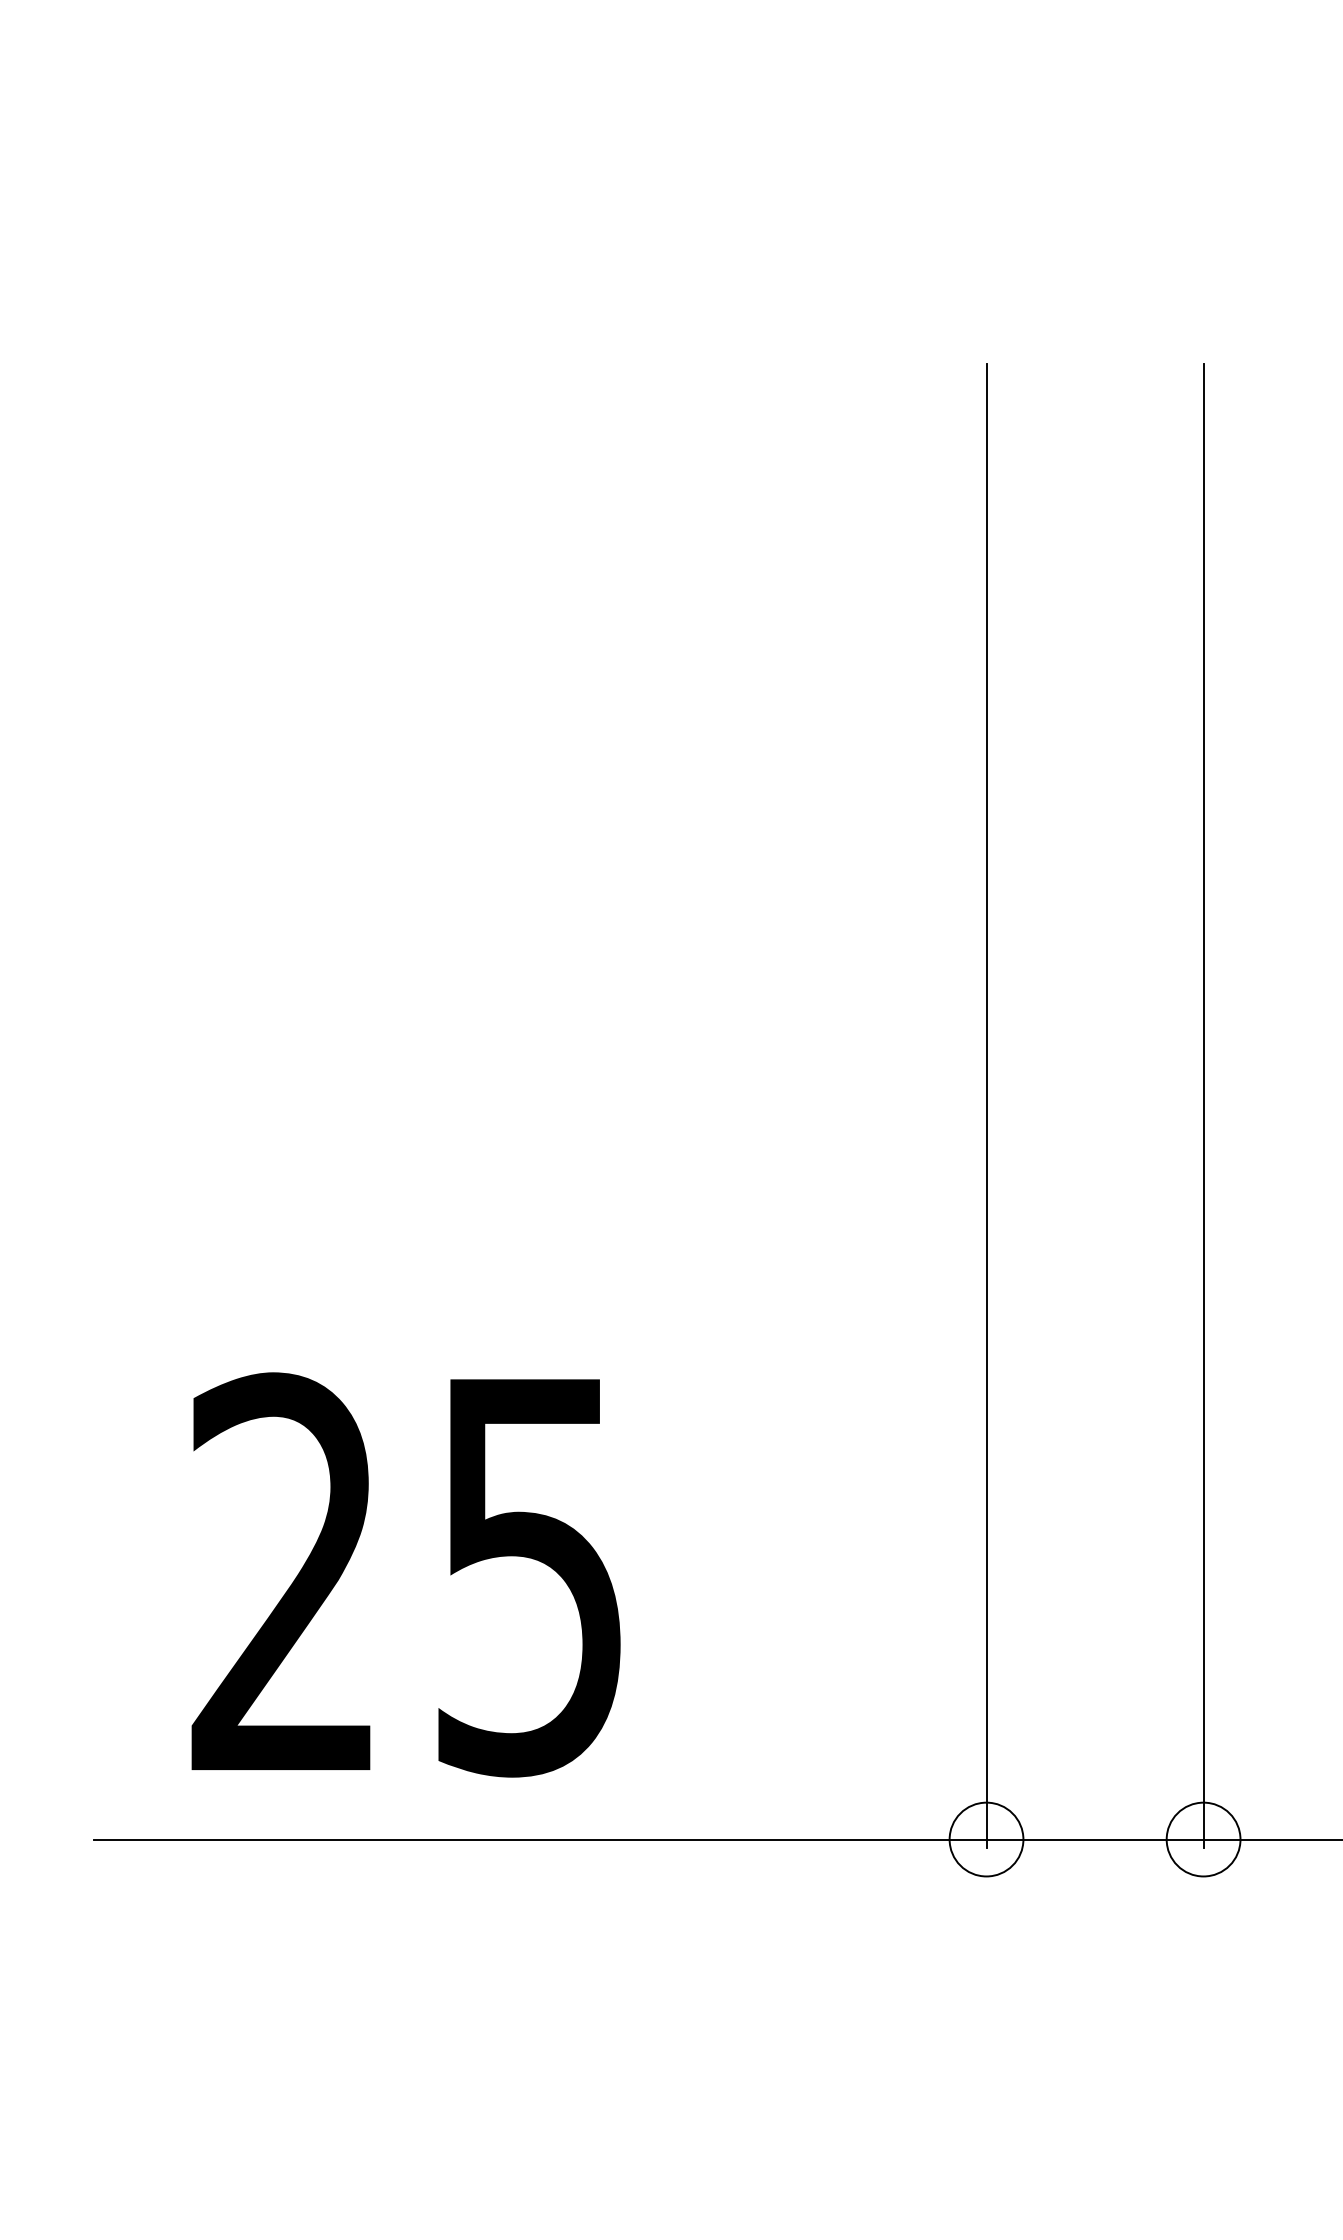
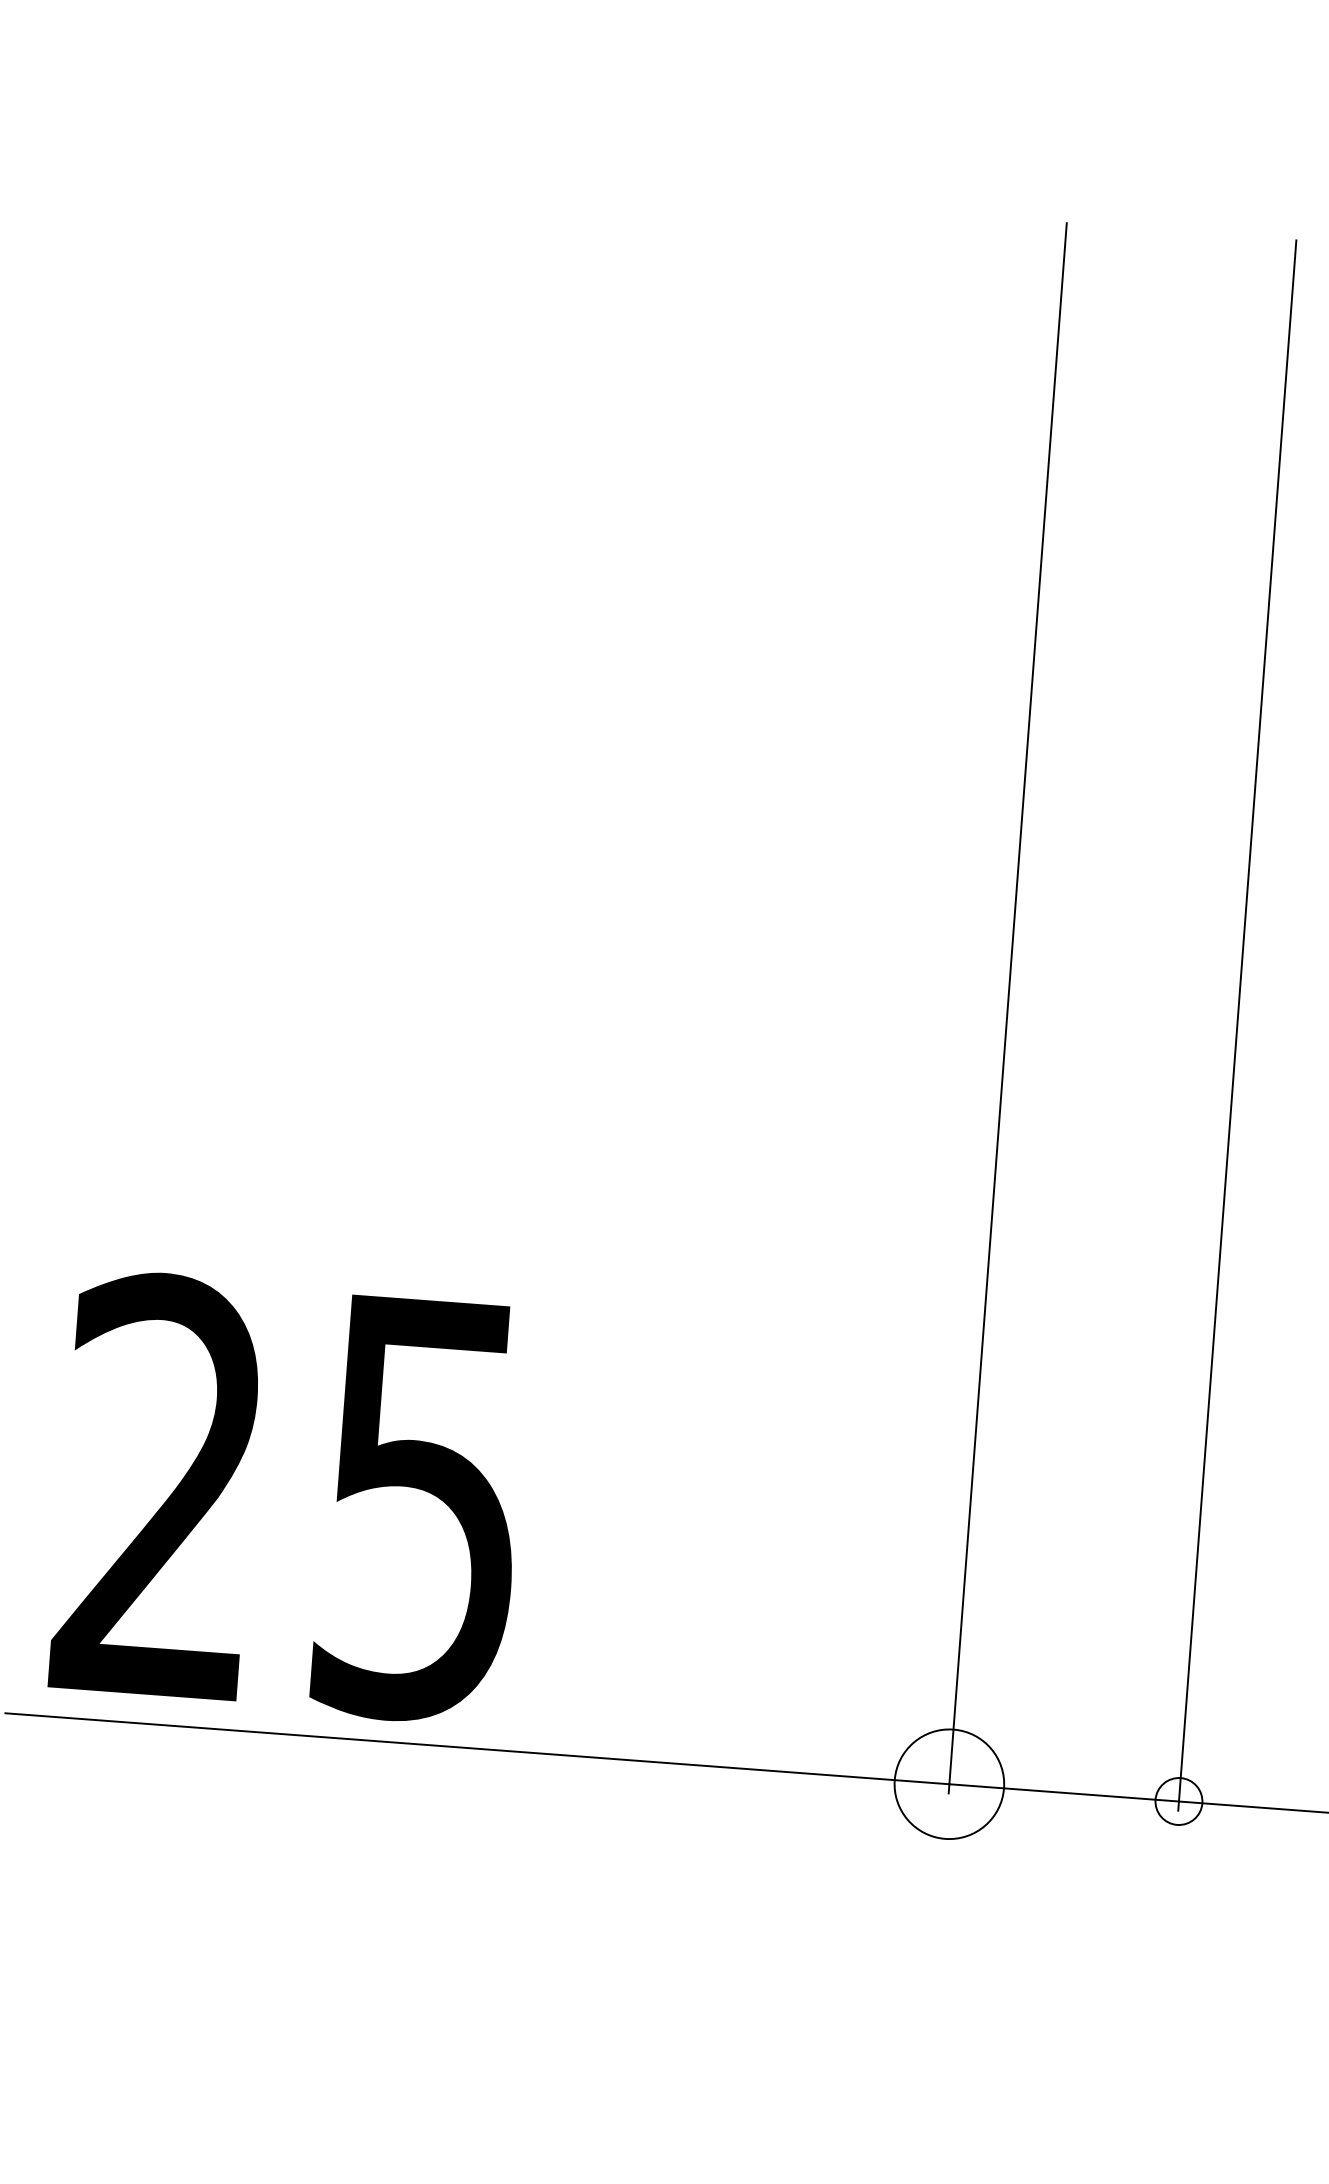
text: (405, 1574) -> (289, 1497), moved
circle: (986, 1839) -> (949, 1784), size x1.4
circle: (1203, 1839) -> (1178, 1801), size x0.6

